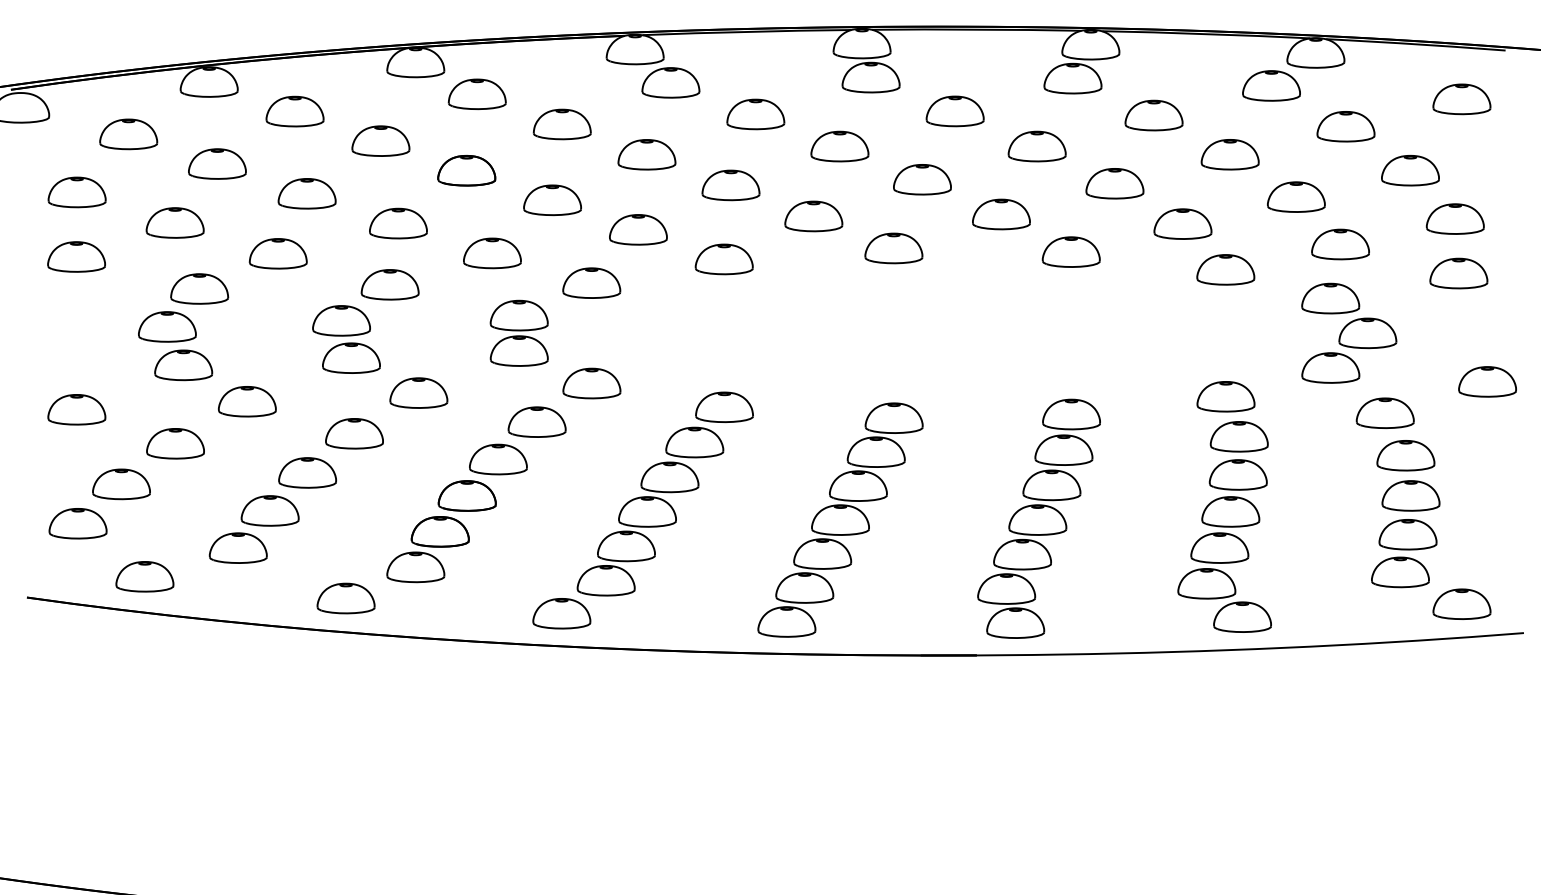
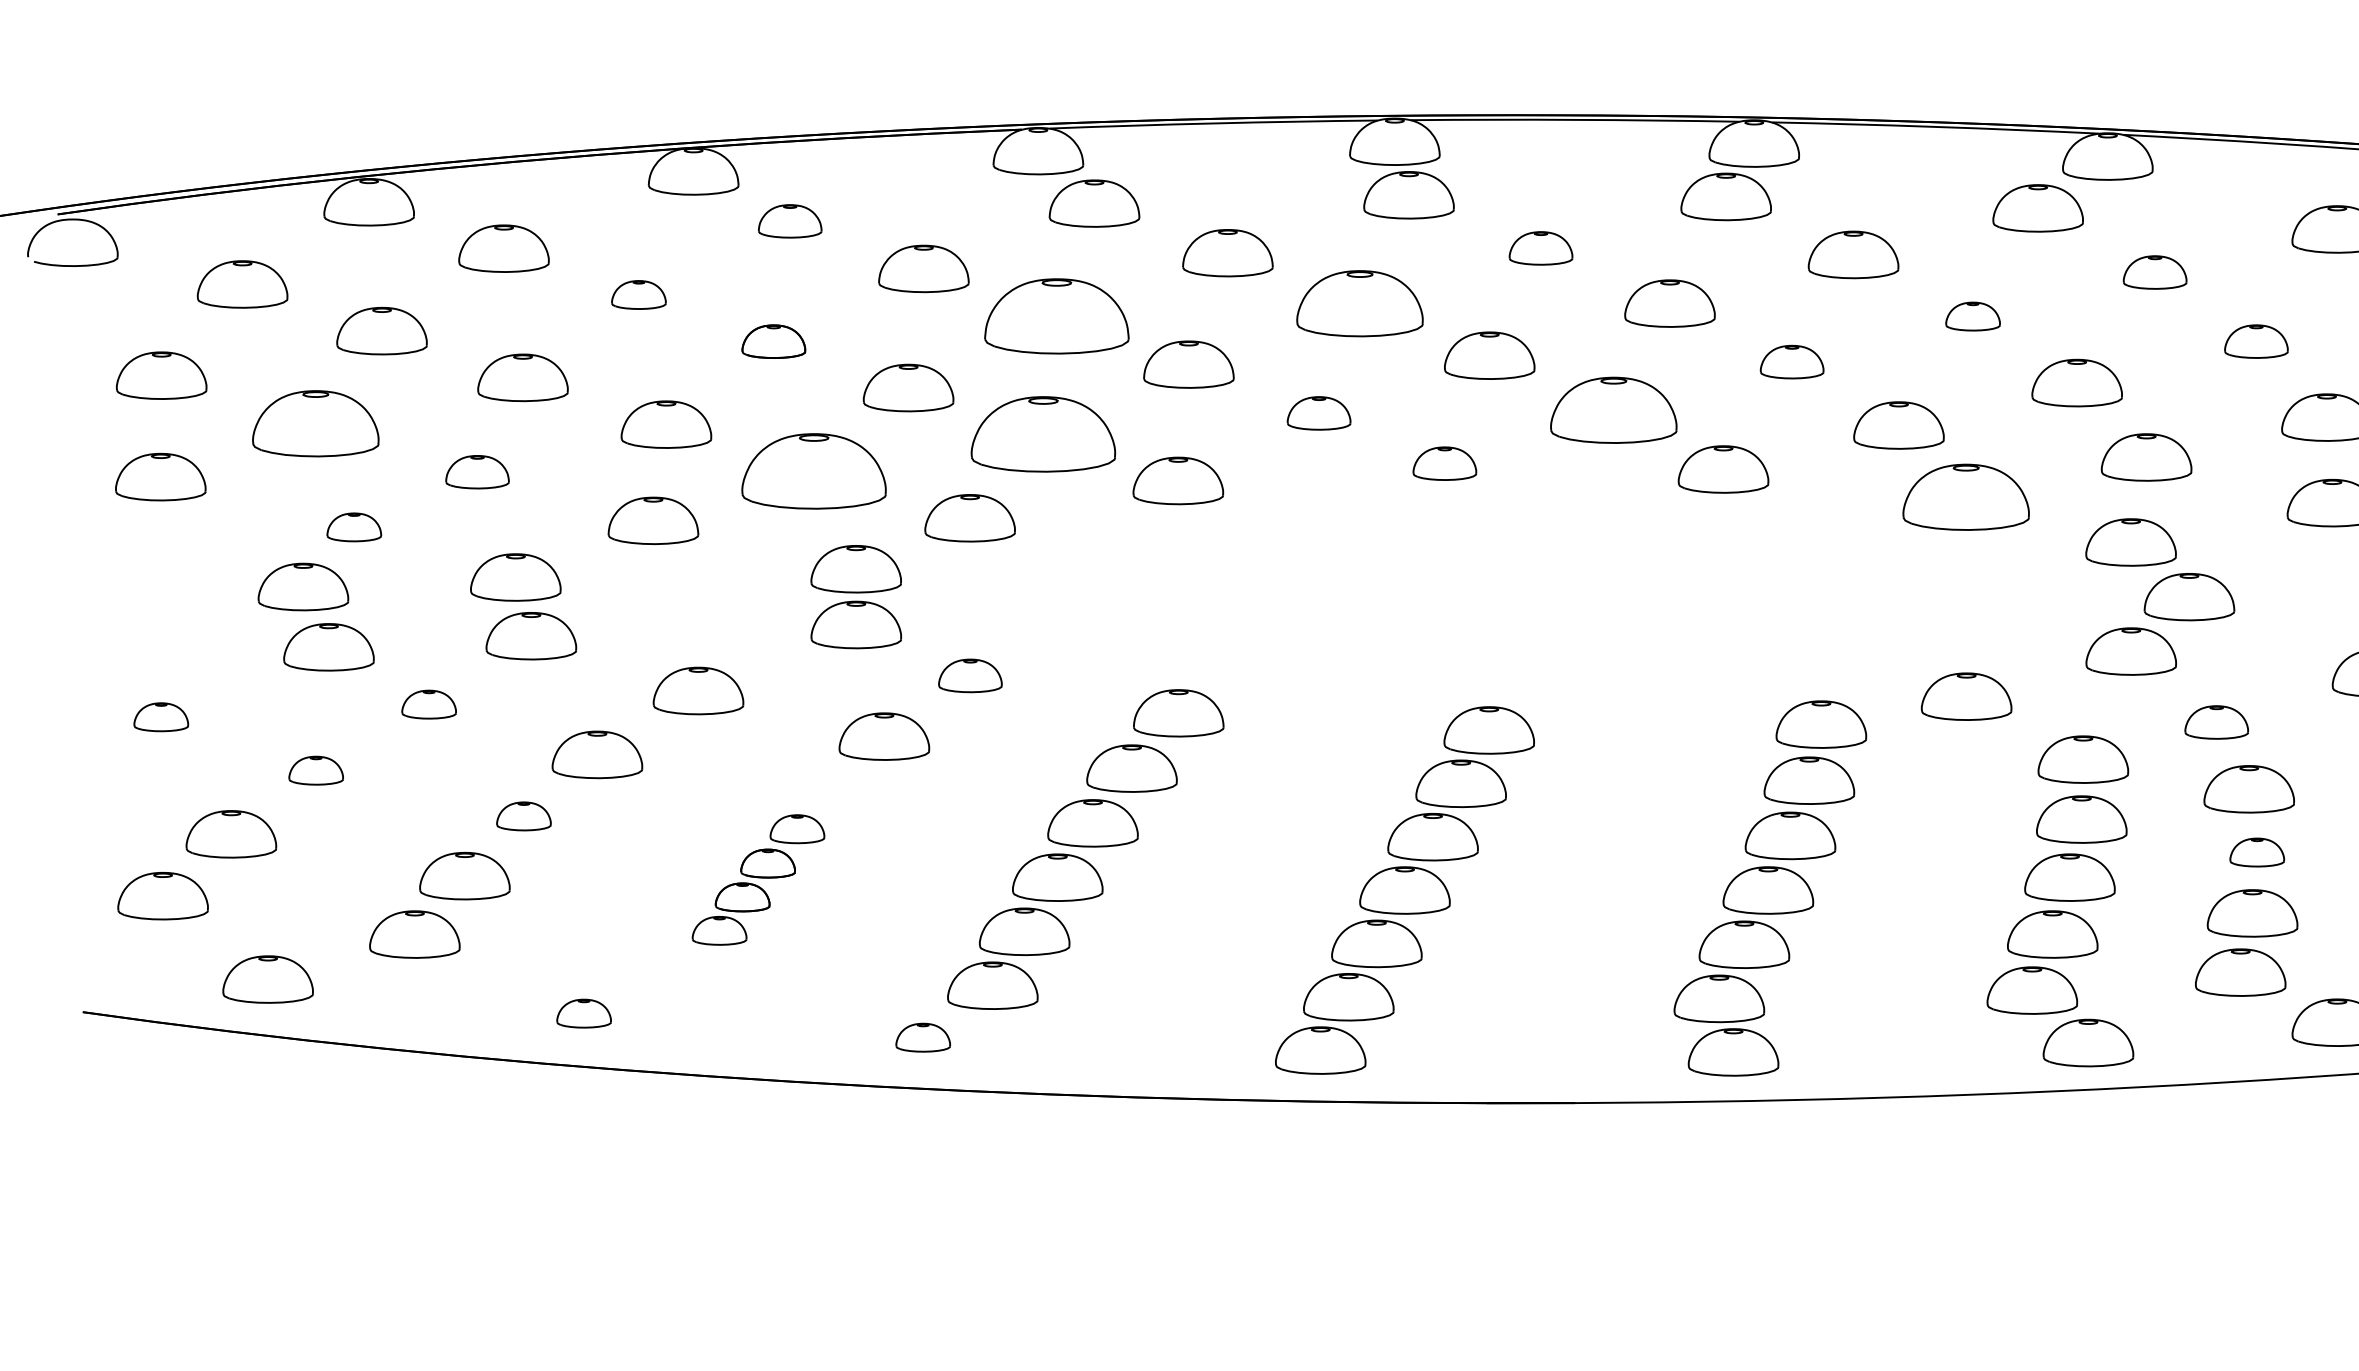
part: (476, 93) -> (789, 220), size x0.7
part: (954, 111) -> (1540, 248), size x0.7
part: (1345, 126) -> (2154, 272), size x0.7
part: (380, 140) -> (638, 294), size x0.6
part: (839, 146) -> (1359, 303), size x1.4
part: (646, 154) -> (1056, 316), size x1.6
part: (1229, 154) -> (1972, 316), size x0.6
part: (466, 170) -> (773, 341), size x0.7
part: (1410, 170) -> (2256, 341), size x0.7
part: (1114, 183) -> (1791, 361), size x0.7
part: (1001, 214) -> (1613, 410), size x1.4
part: (813, 216) -> (1318, 413), size x0.7
part: (174, 222) -> (314, 422), size x1.4
part: (638, 229) -> (1043, 433), size x1.6
part: (893, 248) -> (1444, 463), size x0.7
part: (277, 253) -> (476, 471), size x0.7
part: (492, 253) -> (814, 471), size x1.6
part: (1225, 269) -> (1965, 496), size x1.4
part: (199, 288) -> (353, 526), size x0.6
part: (346, 339) -> (523, 606), moved
part: (591, 383) -> (969, 675), size x0.7
part: (247, 401) -> (429, 704), size x0.6
part: (76, 409) -> (160, 716), size x0.6
part: (1384, 412) -> (2215, 721), size x0.7
part: (175, 443) -> (316, 770), size x0.6
part: (307, 472) -> (523, 815), size x0.6
part: (1410, 495) -> (2256, 851), size x0.6
part: (456, 513) -> (757, 880), size x0.6
part: (1038, 518) -> (1769, 887), moved
part: (840, 519) -> (1404, 889), moved
part: (1224, 526) -> (2060, 900), moved
part: (345, 598) -> (583, 1013), size x0.6
part: (561, 613) -> (922, 1037), size x0.6

